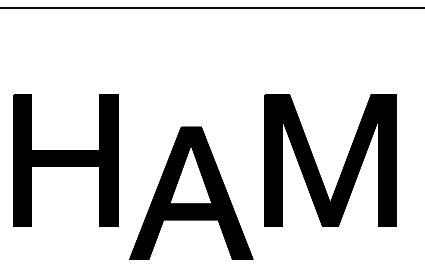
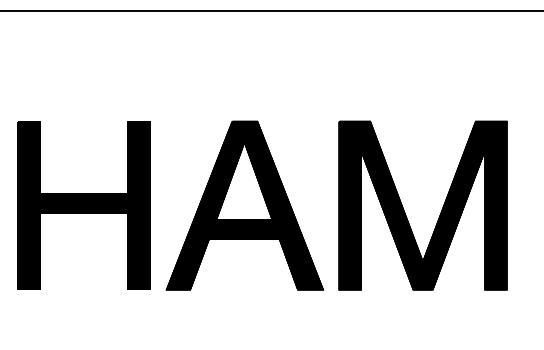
part: (191, 193) -> (244, 205), moved

